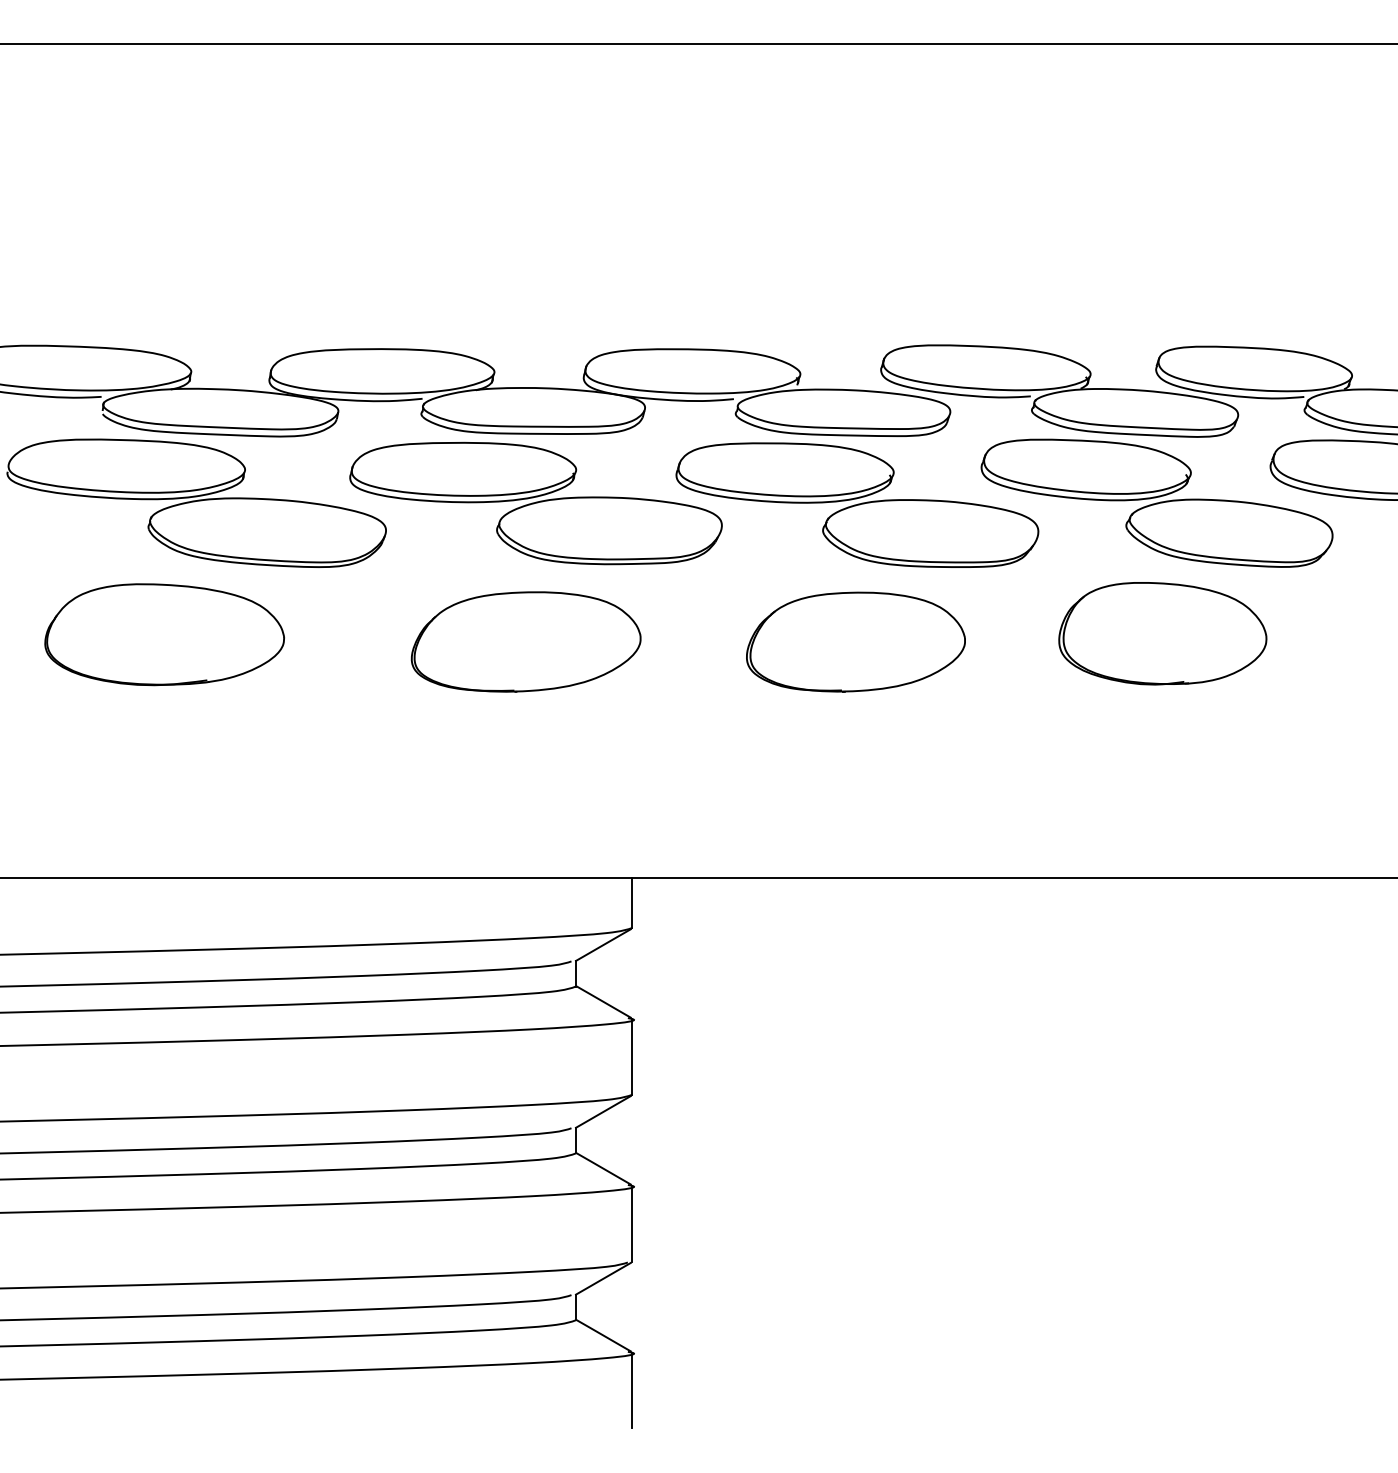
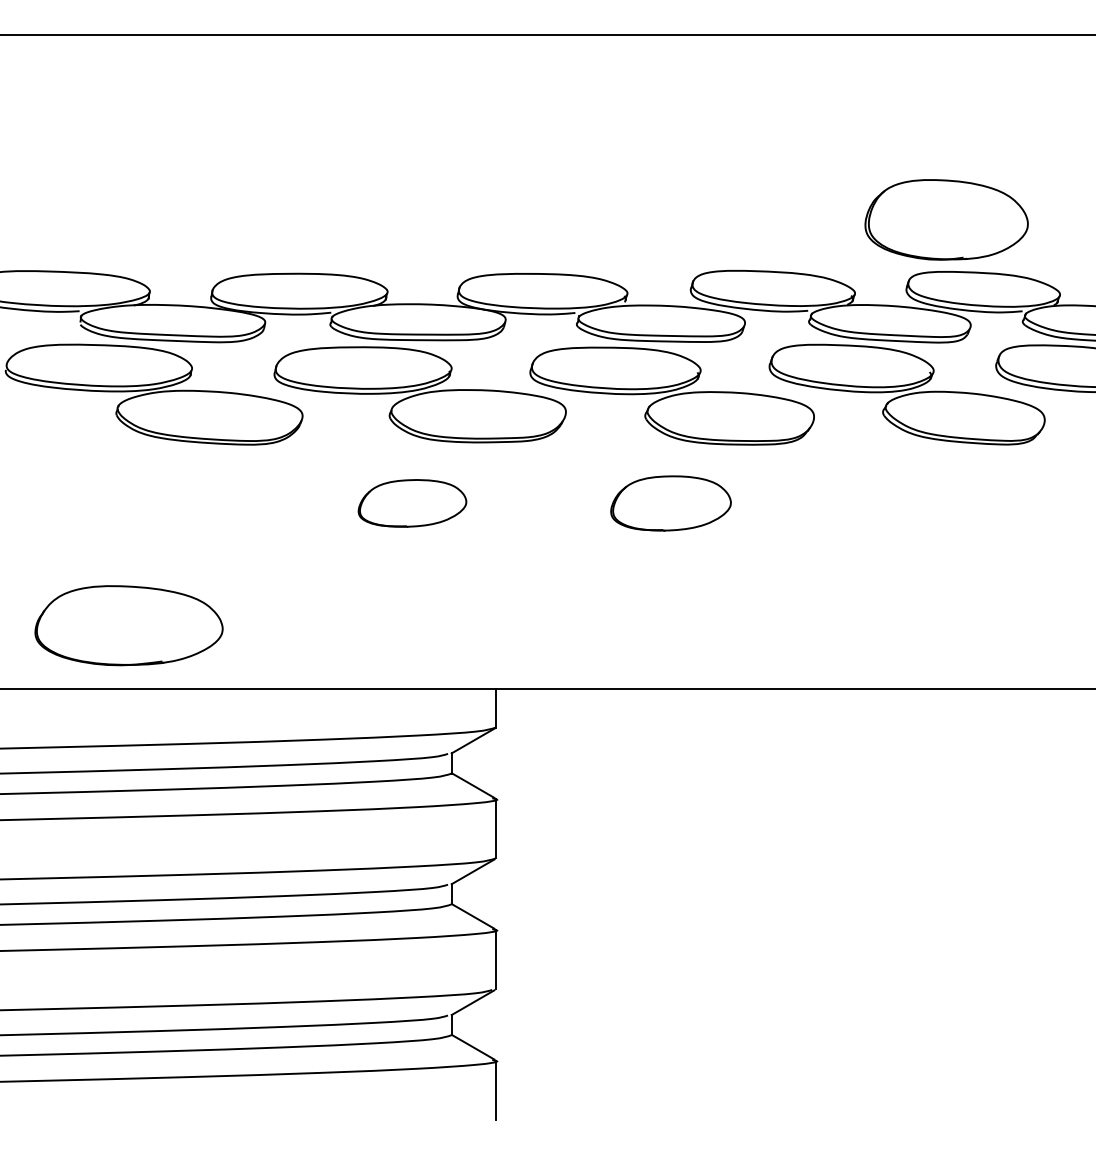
part: (1162, 633) -> (946, 219), moved
part: (163, 634) -> (128, 625), moved
part: (526, 642) -> (412, 503), size x0.6
part: (855, 642) -> (670, 503), size x0.7

